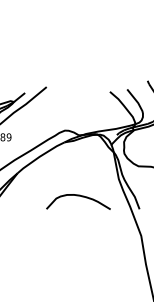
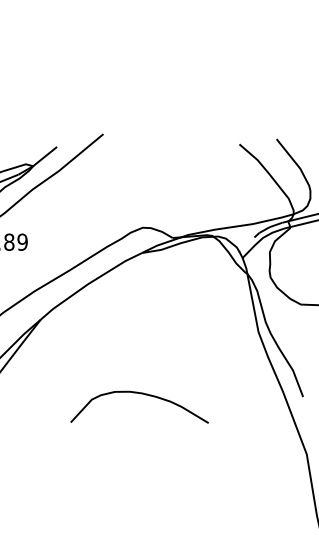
curve: (78, 196) -> (139, 395), moved

